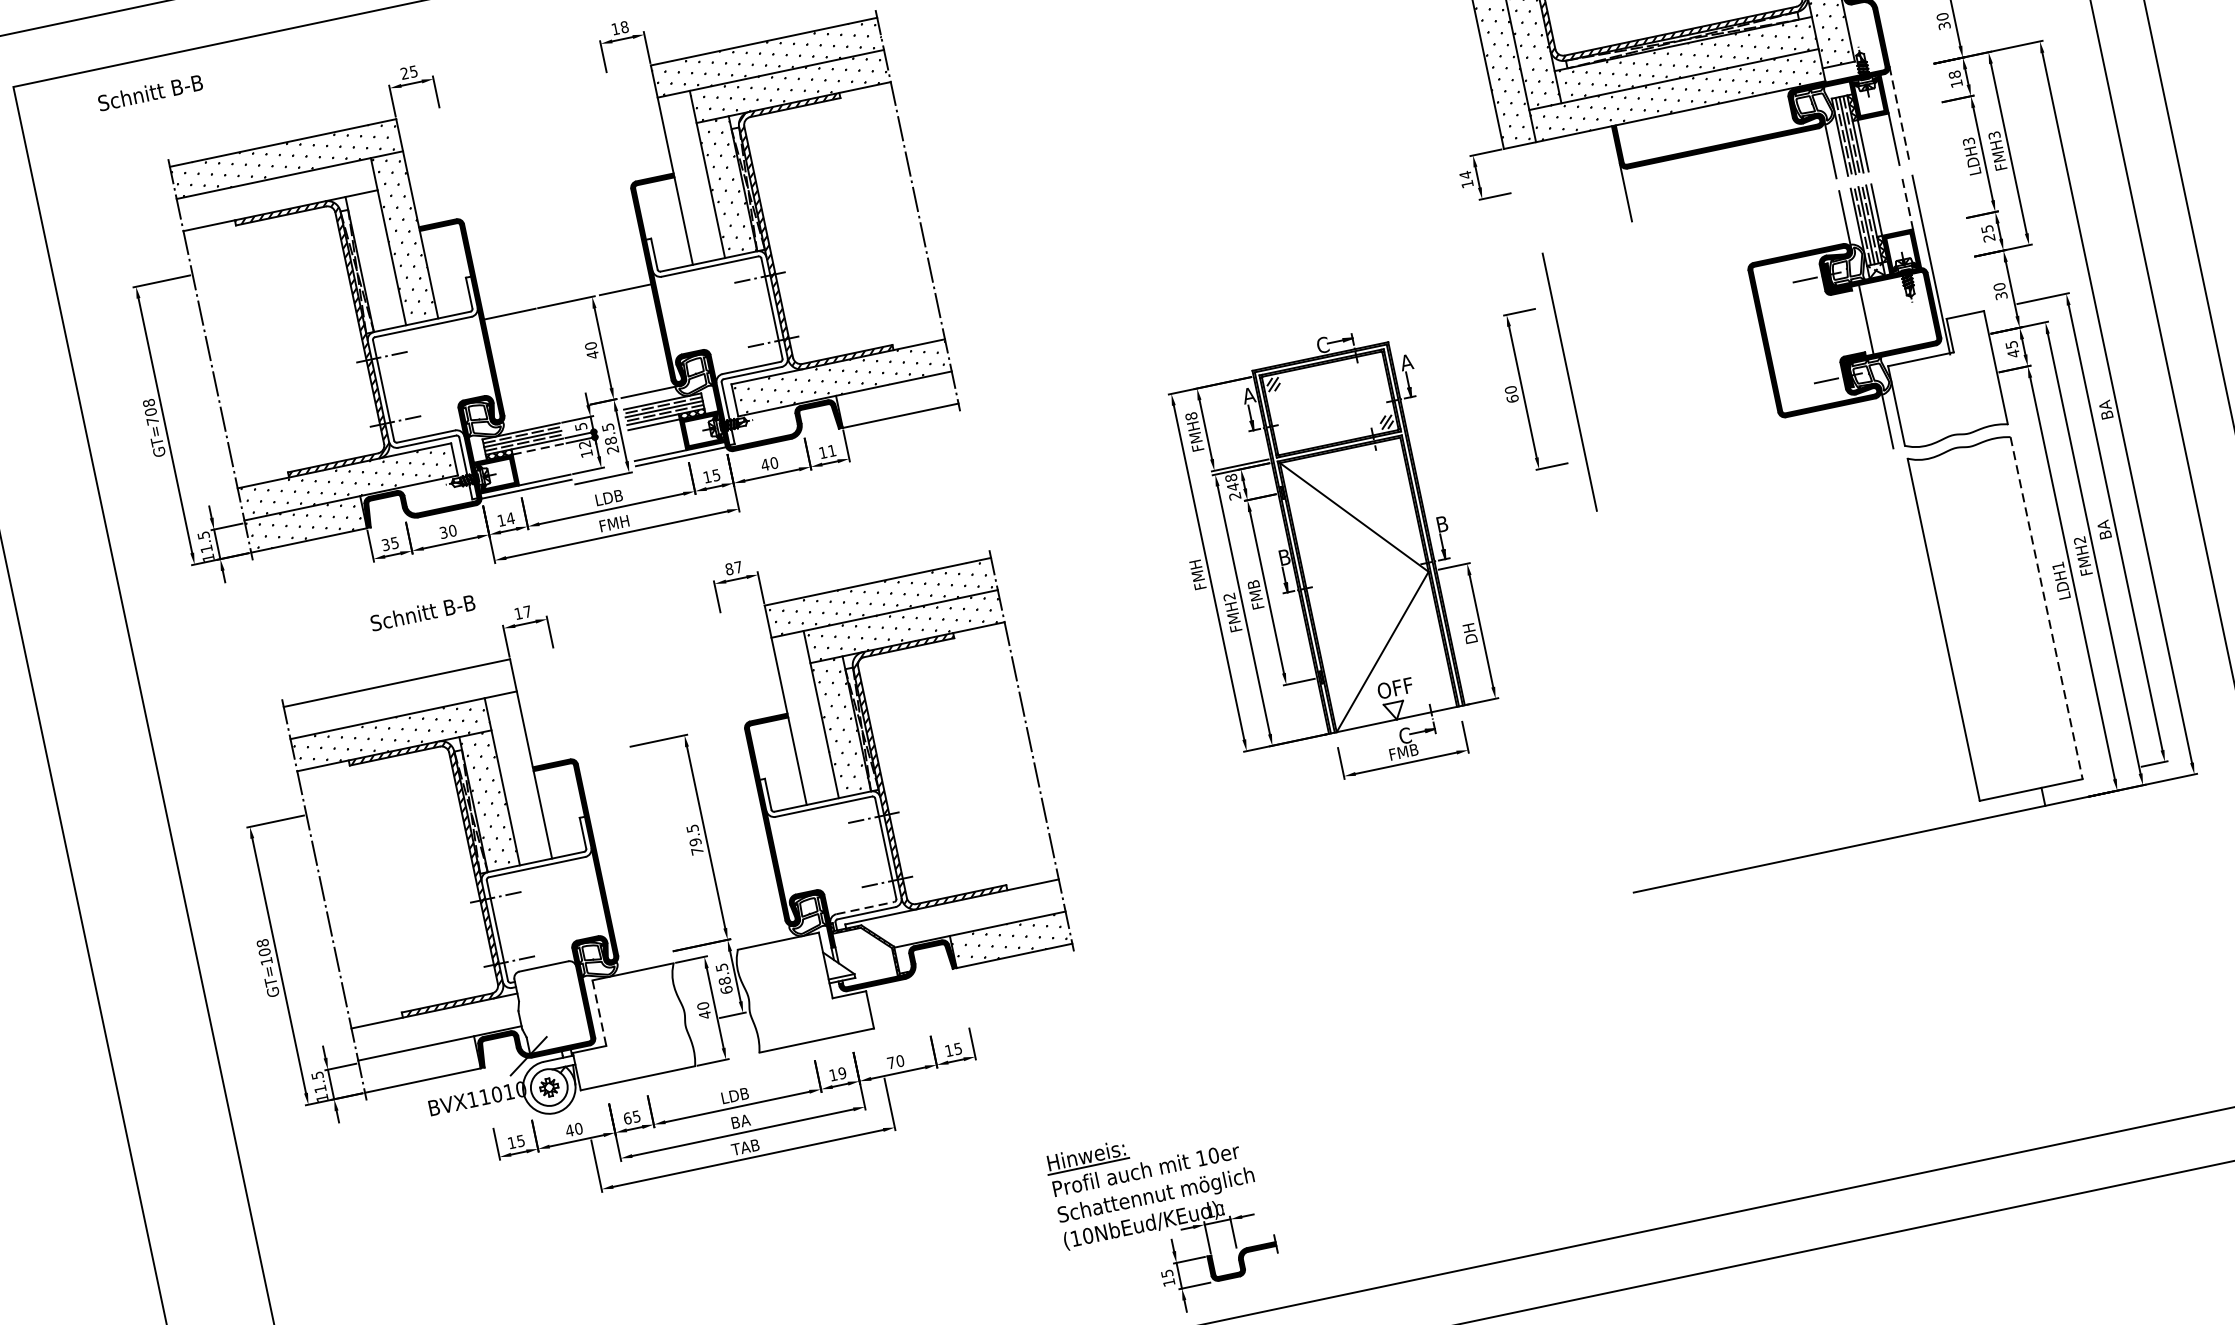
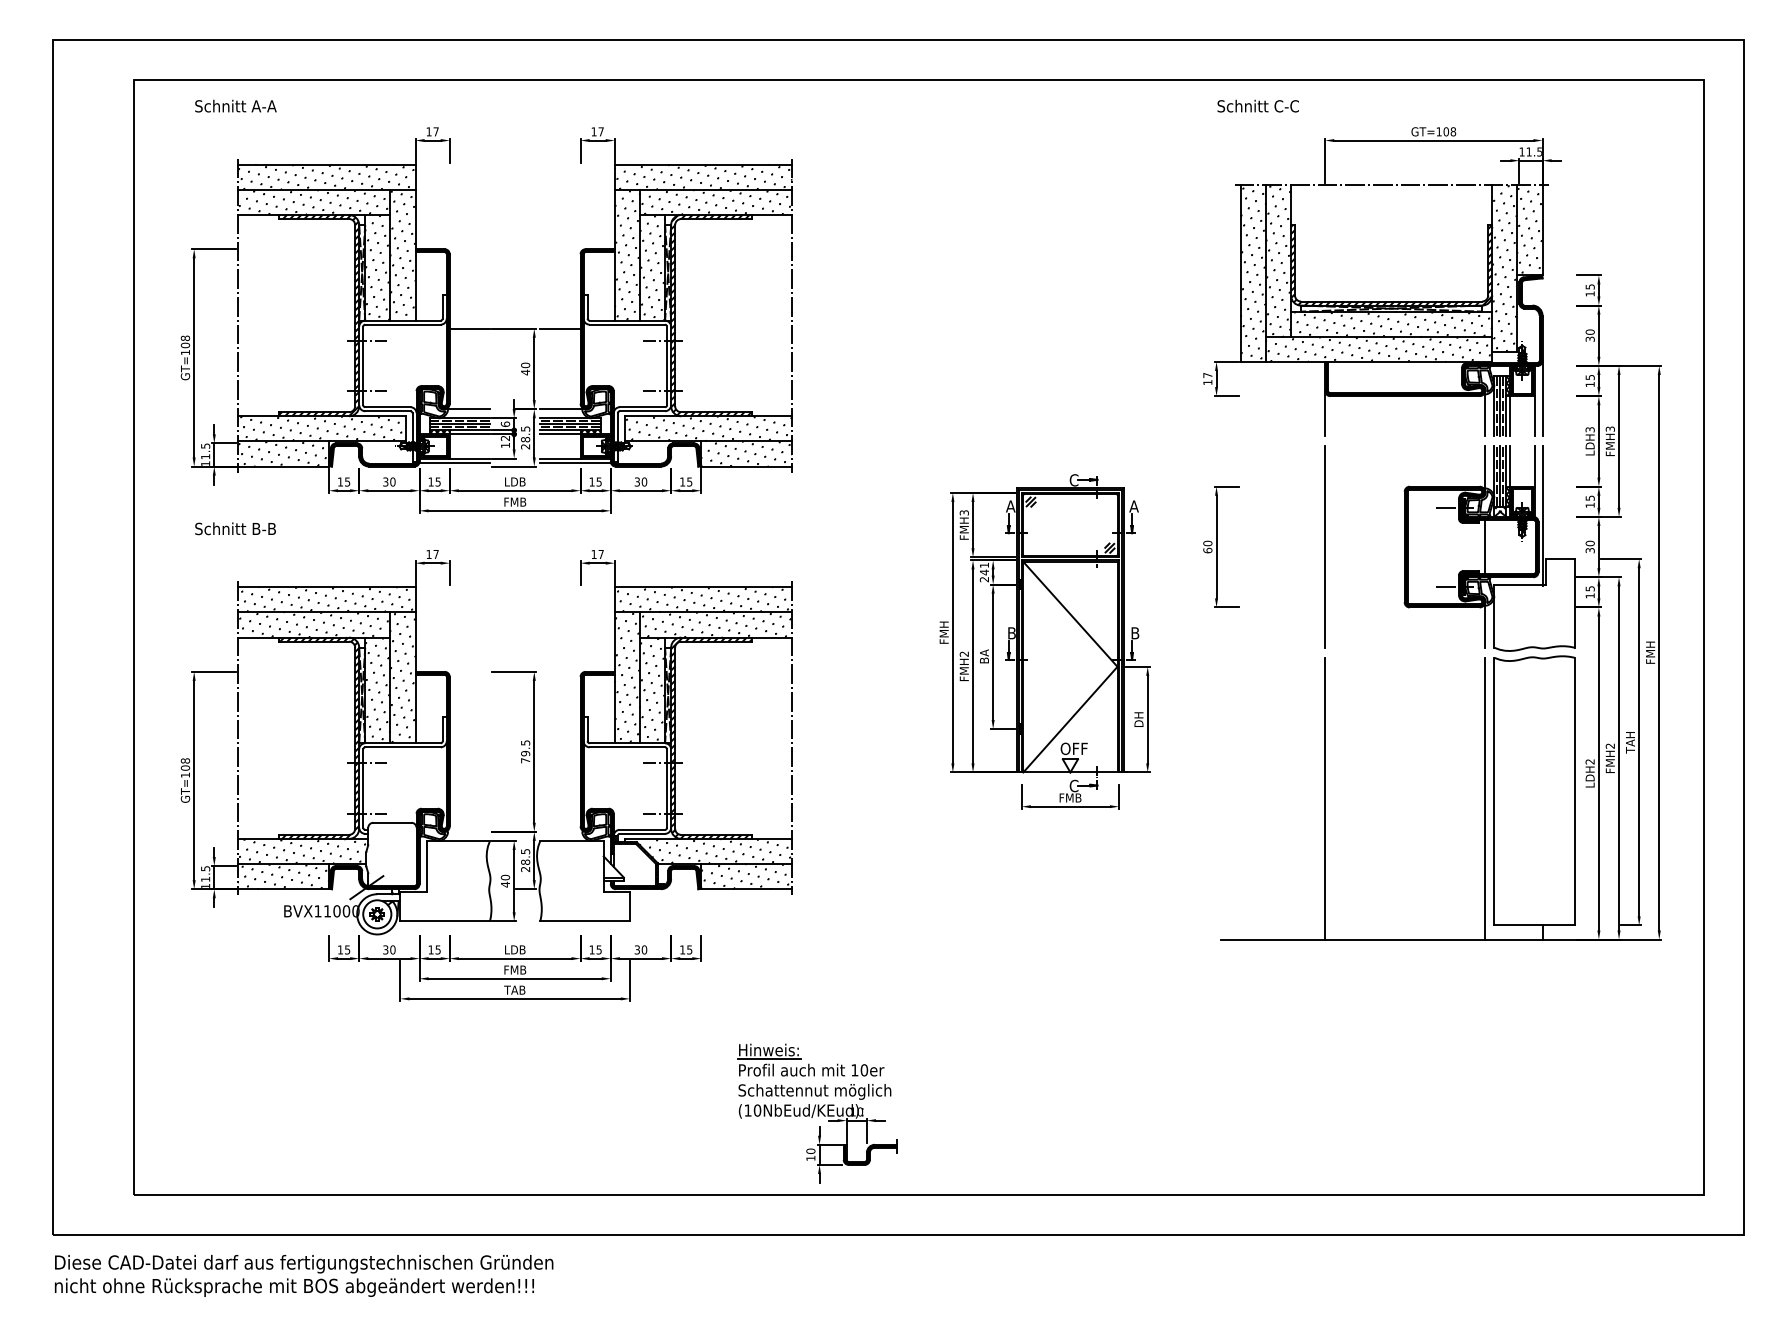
text: (623, 26) -> (600, 131), 18 -> 17
text: (408, 72) -> (432, 131), 25 -> 17
text: (1953, 74) -> (1589, 377), 18 -> 15
text: (186, 85) -> (263, 106), Schnitt B-B -> Schnitt A-A
line: (1899, 114) -> (1542, 398), dashed -> solid
text: (1465, 175) -> (1207, 375), 14 -> 17
hatch: (690, 177) -> (626, 254), added
hatch: (276, 194) -> (313, 202), added
line: (1907, 203) -> (1534, 466), dashed -> solid
text: (1988, 238) -> (1589, 505), 25 -> 15
hatch: (375, 260) -> (377, 267), added
text: (2012, 353) -> (1589, 595), 45 -> 15
line: (1568, 381) -> (1324, 546), moved
hatch: (897, 399) -> (746, 453), added
text: (2105, 409) -> (1650, 652), BA -> FMH
text: (1190, 416) -> (963, 512), FMH8 -> FMH3
line: (528, 418) -> (467, 409), added
text: (152, 421) -> (185, 352), GT=708 -> GT=108
text: (580, 425) -> (505, 423), 5 -> 6
line: (539, 449) -> (470, 434), dashed -> solid
text: (831, 450) -> (689, 481), 11 -> 15
text: (765, 464) -> (637, 481), 40 -> 30
text: (1231, 478) -> (984, 565), 248 -> 241
text: (509, 518) -> (437, 481), 14 -> 15
text: (614, 522) -> (515, 501), FMH -> FMB
text: (2104, 530) -> (1630, 742), BA -> TAH
text: (385, 544) -> (340, 481), 35 -> 15
text: (2057, 565) -> (1589, 761), LDH1 -> LDH2
text: (728, 569) -> (593, 554), 87 -> 17
text: (1255, 594) -> (984, 656), FMB -> BA
line: (2046, 608) -> (1574, 791), dashed -> solid
text: (422, 612) -> (235, 528), moved
line: (1934, 641) -> (1485, 798), added
line: (1729, 684) -> (1325, 798), added
hatch: (399, 698) -> (326, 599), added
hatch: (803, 717) -> (626, 677), added
hatch: (517, 778) -> (402, 677), added
line: (865, 907) -> (642, 829), dashed -> solid
hatch: (956, 917) -> (709, 851), added
text: (726, 990) -> (525, 869), 68.5 -> 28.5
line: (599, 1013) -> (426, 866), dashed -> solid
hatch: (436, 1027) -> (302, 851), added
text: (890, 1062) -> (636, 949), 70 -> 30
hatch: (419, 1064) -> (283, 876), added
text: (841, 1072) -> (598, 949), 19 -> 15
text: (509, 1092) -> (346, 911), BVX11010 -> BVX11000
text: (626, 1118) -> (430, 949), 65 -> 15
text: (740, 1120) -> (515, 969), BA -> FMB
text: (569, 1130) -> (385, 949), 40 -> 30
text: (1166, 1272) -> (810, 1150), 15 -> 10

